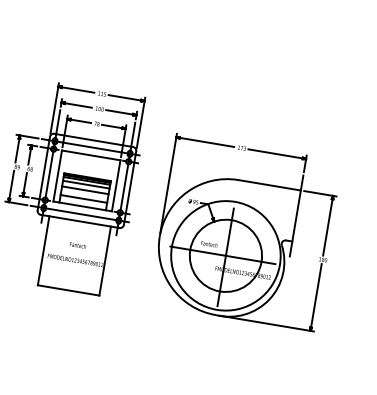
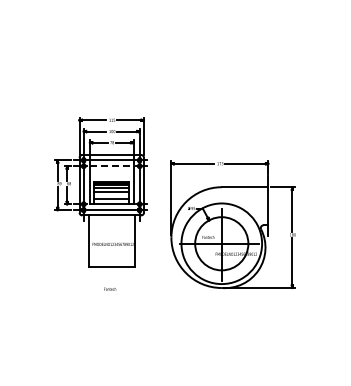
line: (90, 155) -> (111, 166), solid -> dashed
part: (244, 232) -> (232, 224), moved
text: (78, 244) -> (110, 288), moved

